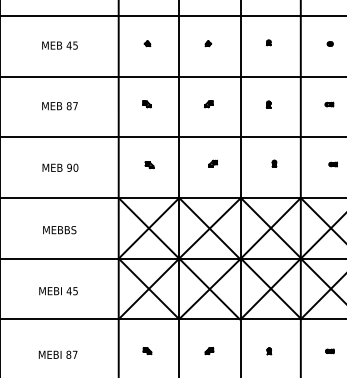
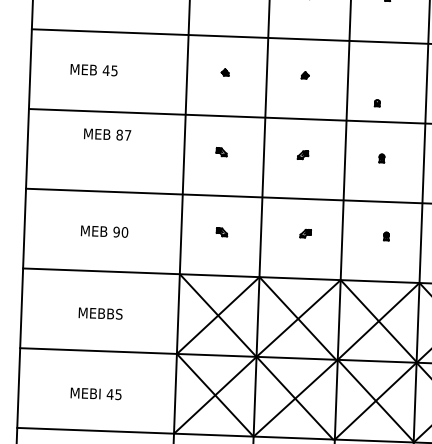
part: (268, 42) -> (376, 102), moved
text: (59, 45) -> (93, 70), moved
text: (59, 106) -> (106, 135), moved

